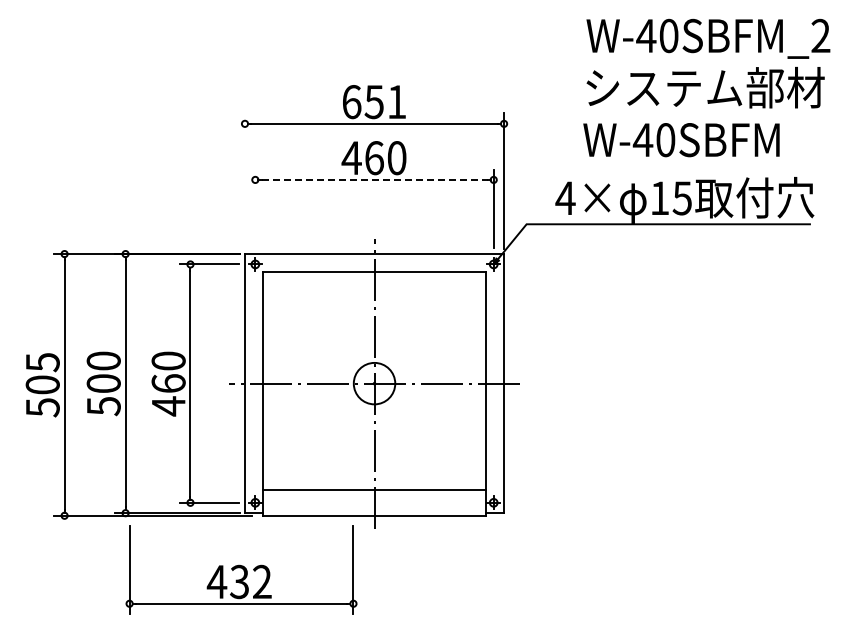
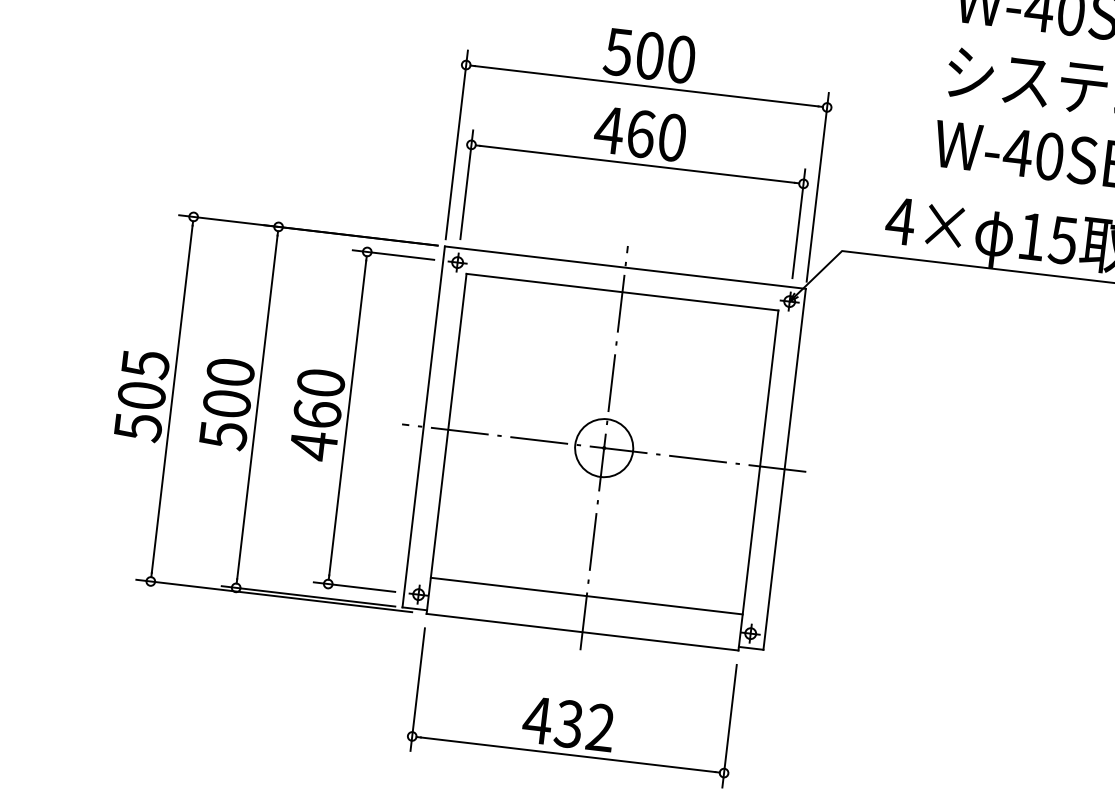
text: (374, 102) -> (650, 56), 651 -> 500
line: (374, 179) -> (637, 163), dashed -> solid
line: (244, 180) -> (456, 143), added
line: (255, 208) -> (467, 184), added
part: (241, 569) -> (573, 707), moved

